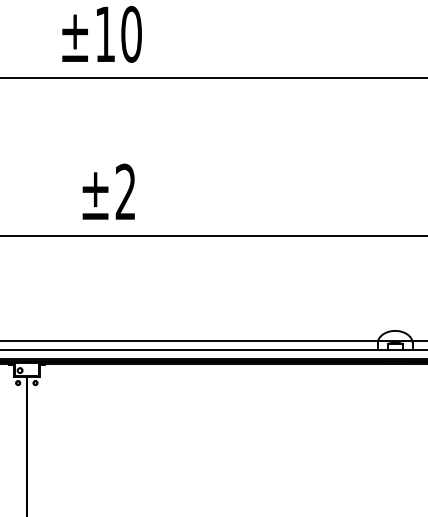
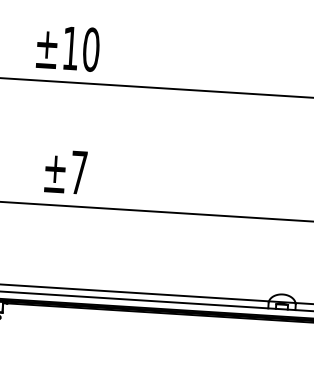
text: (125, 191) -> (78, 172), ±2 -> ±7

